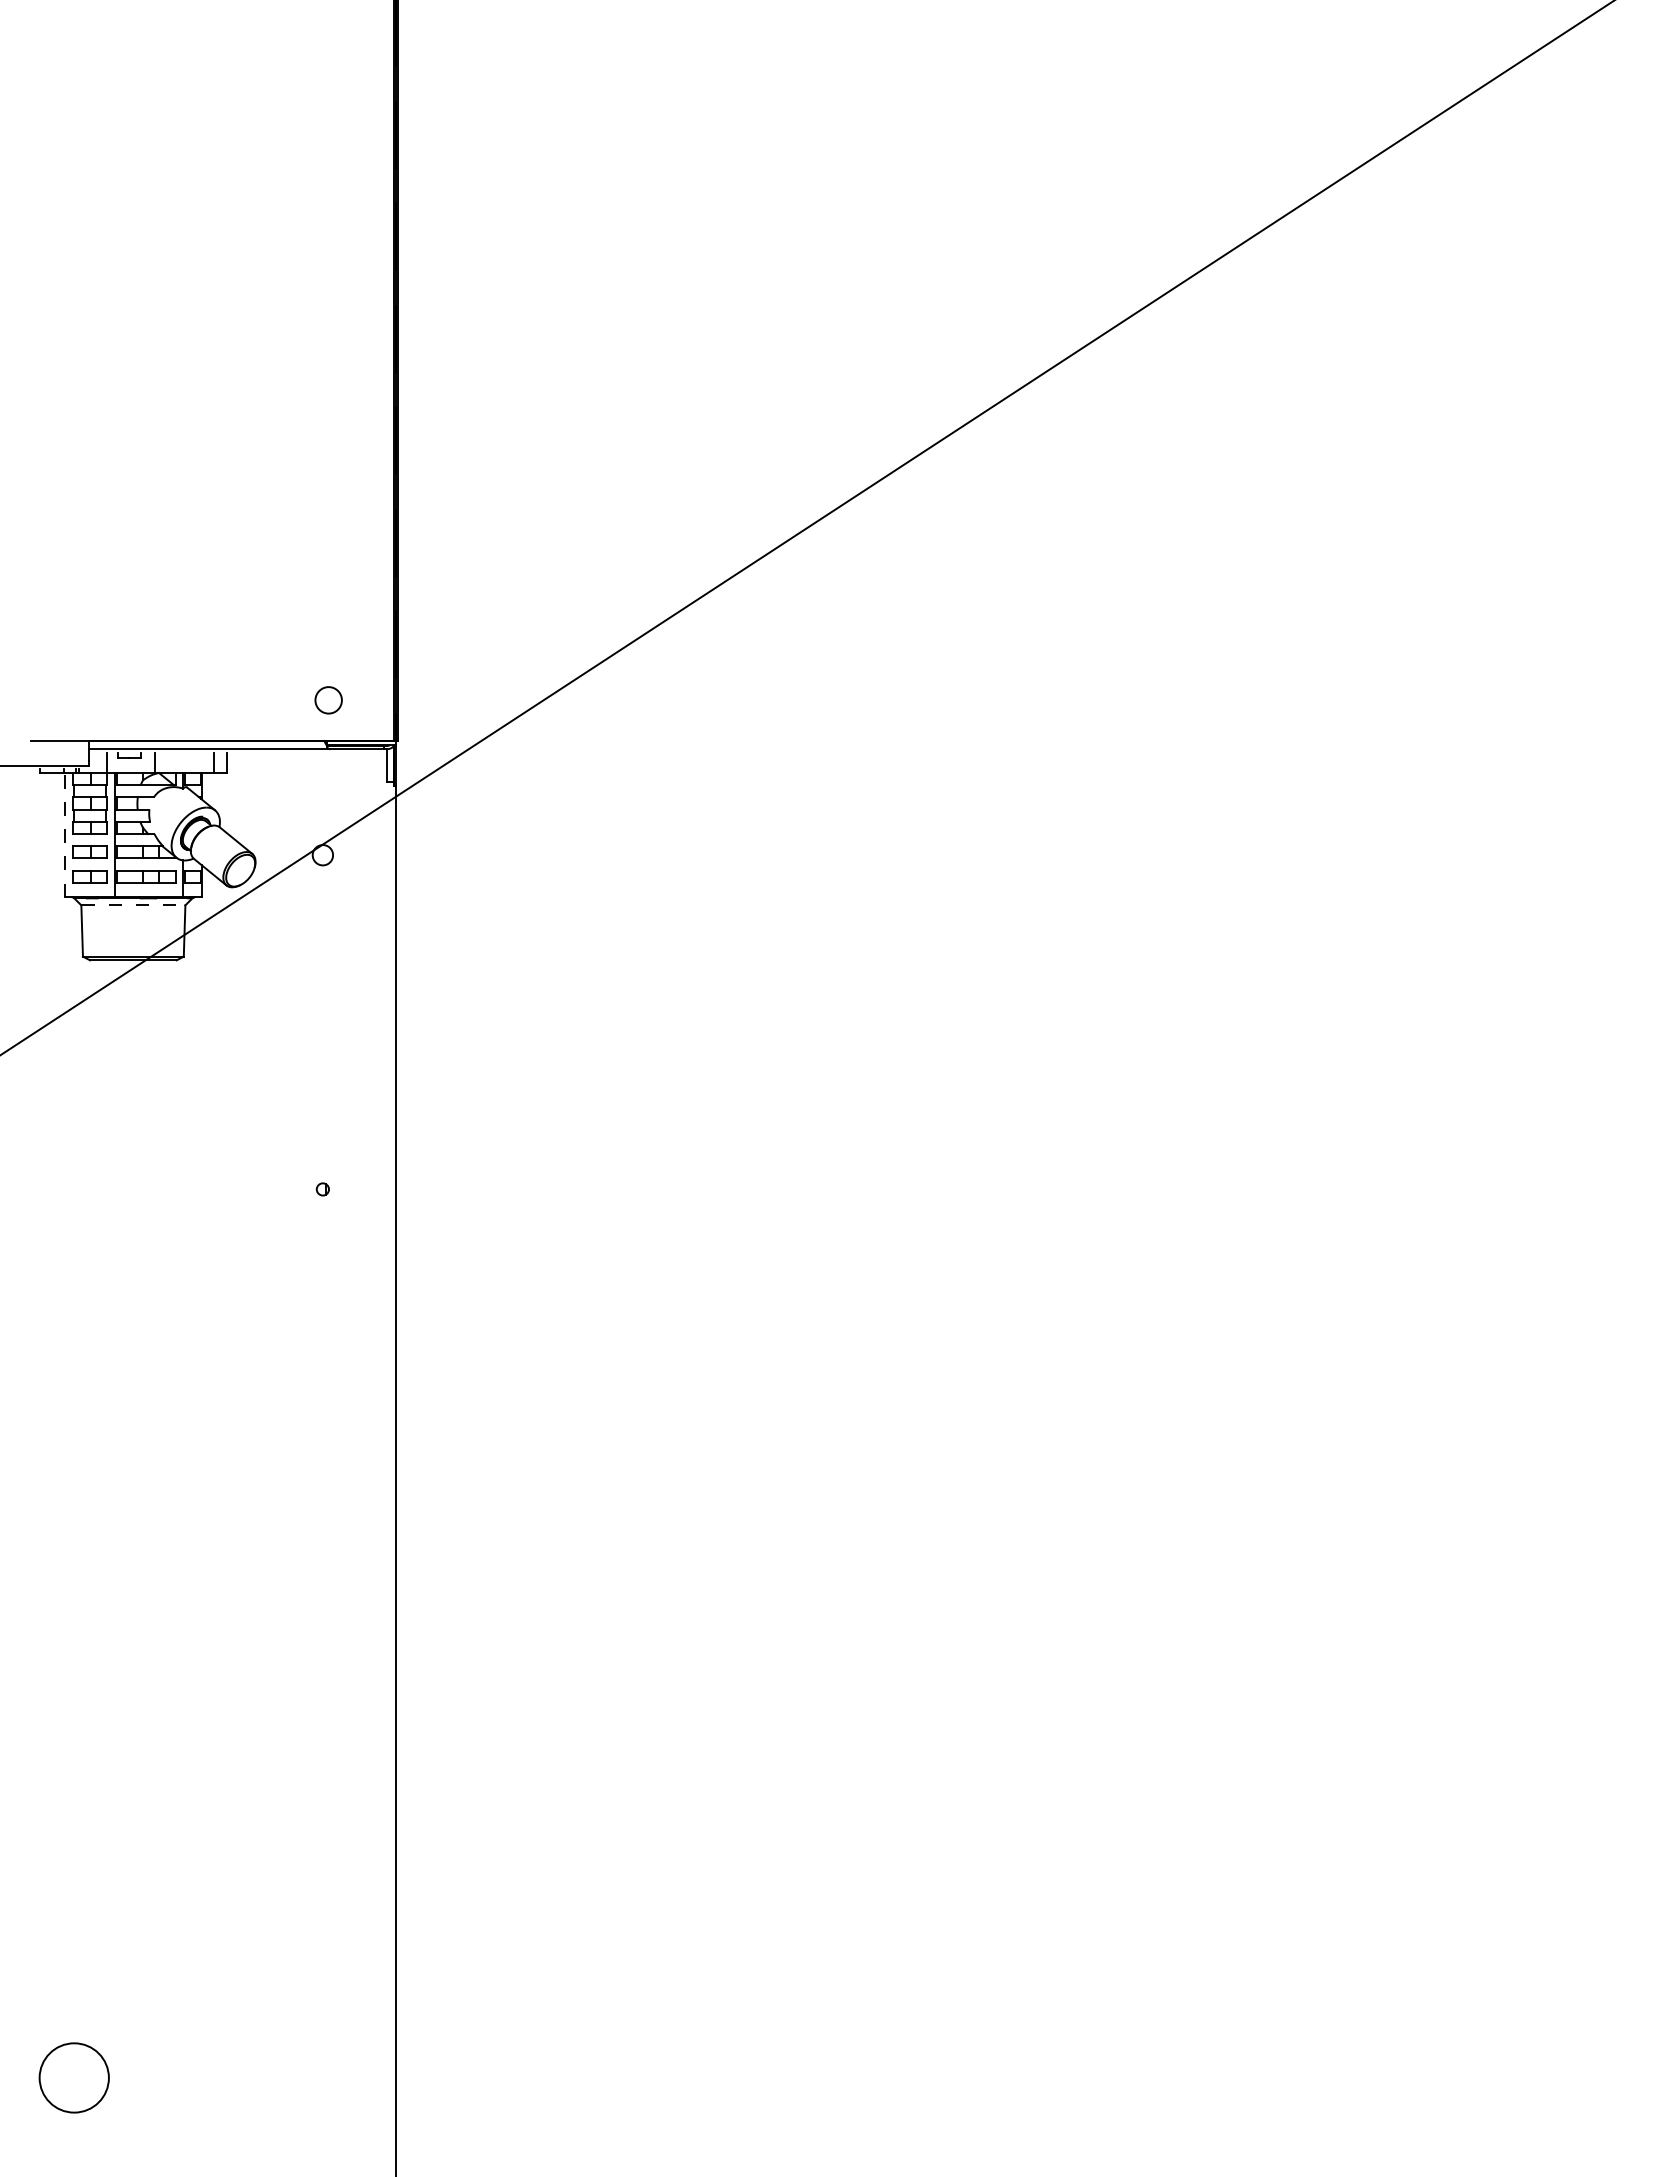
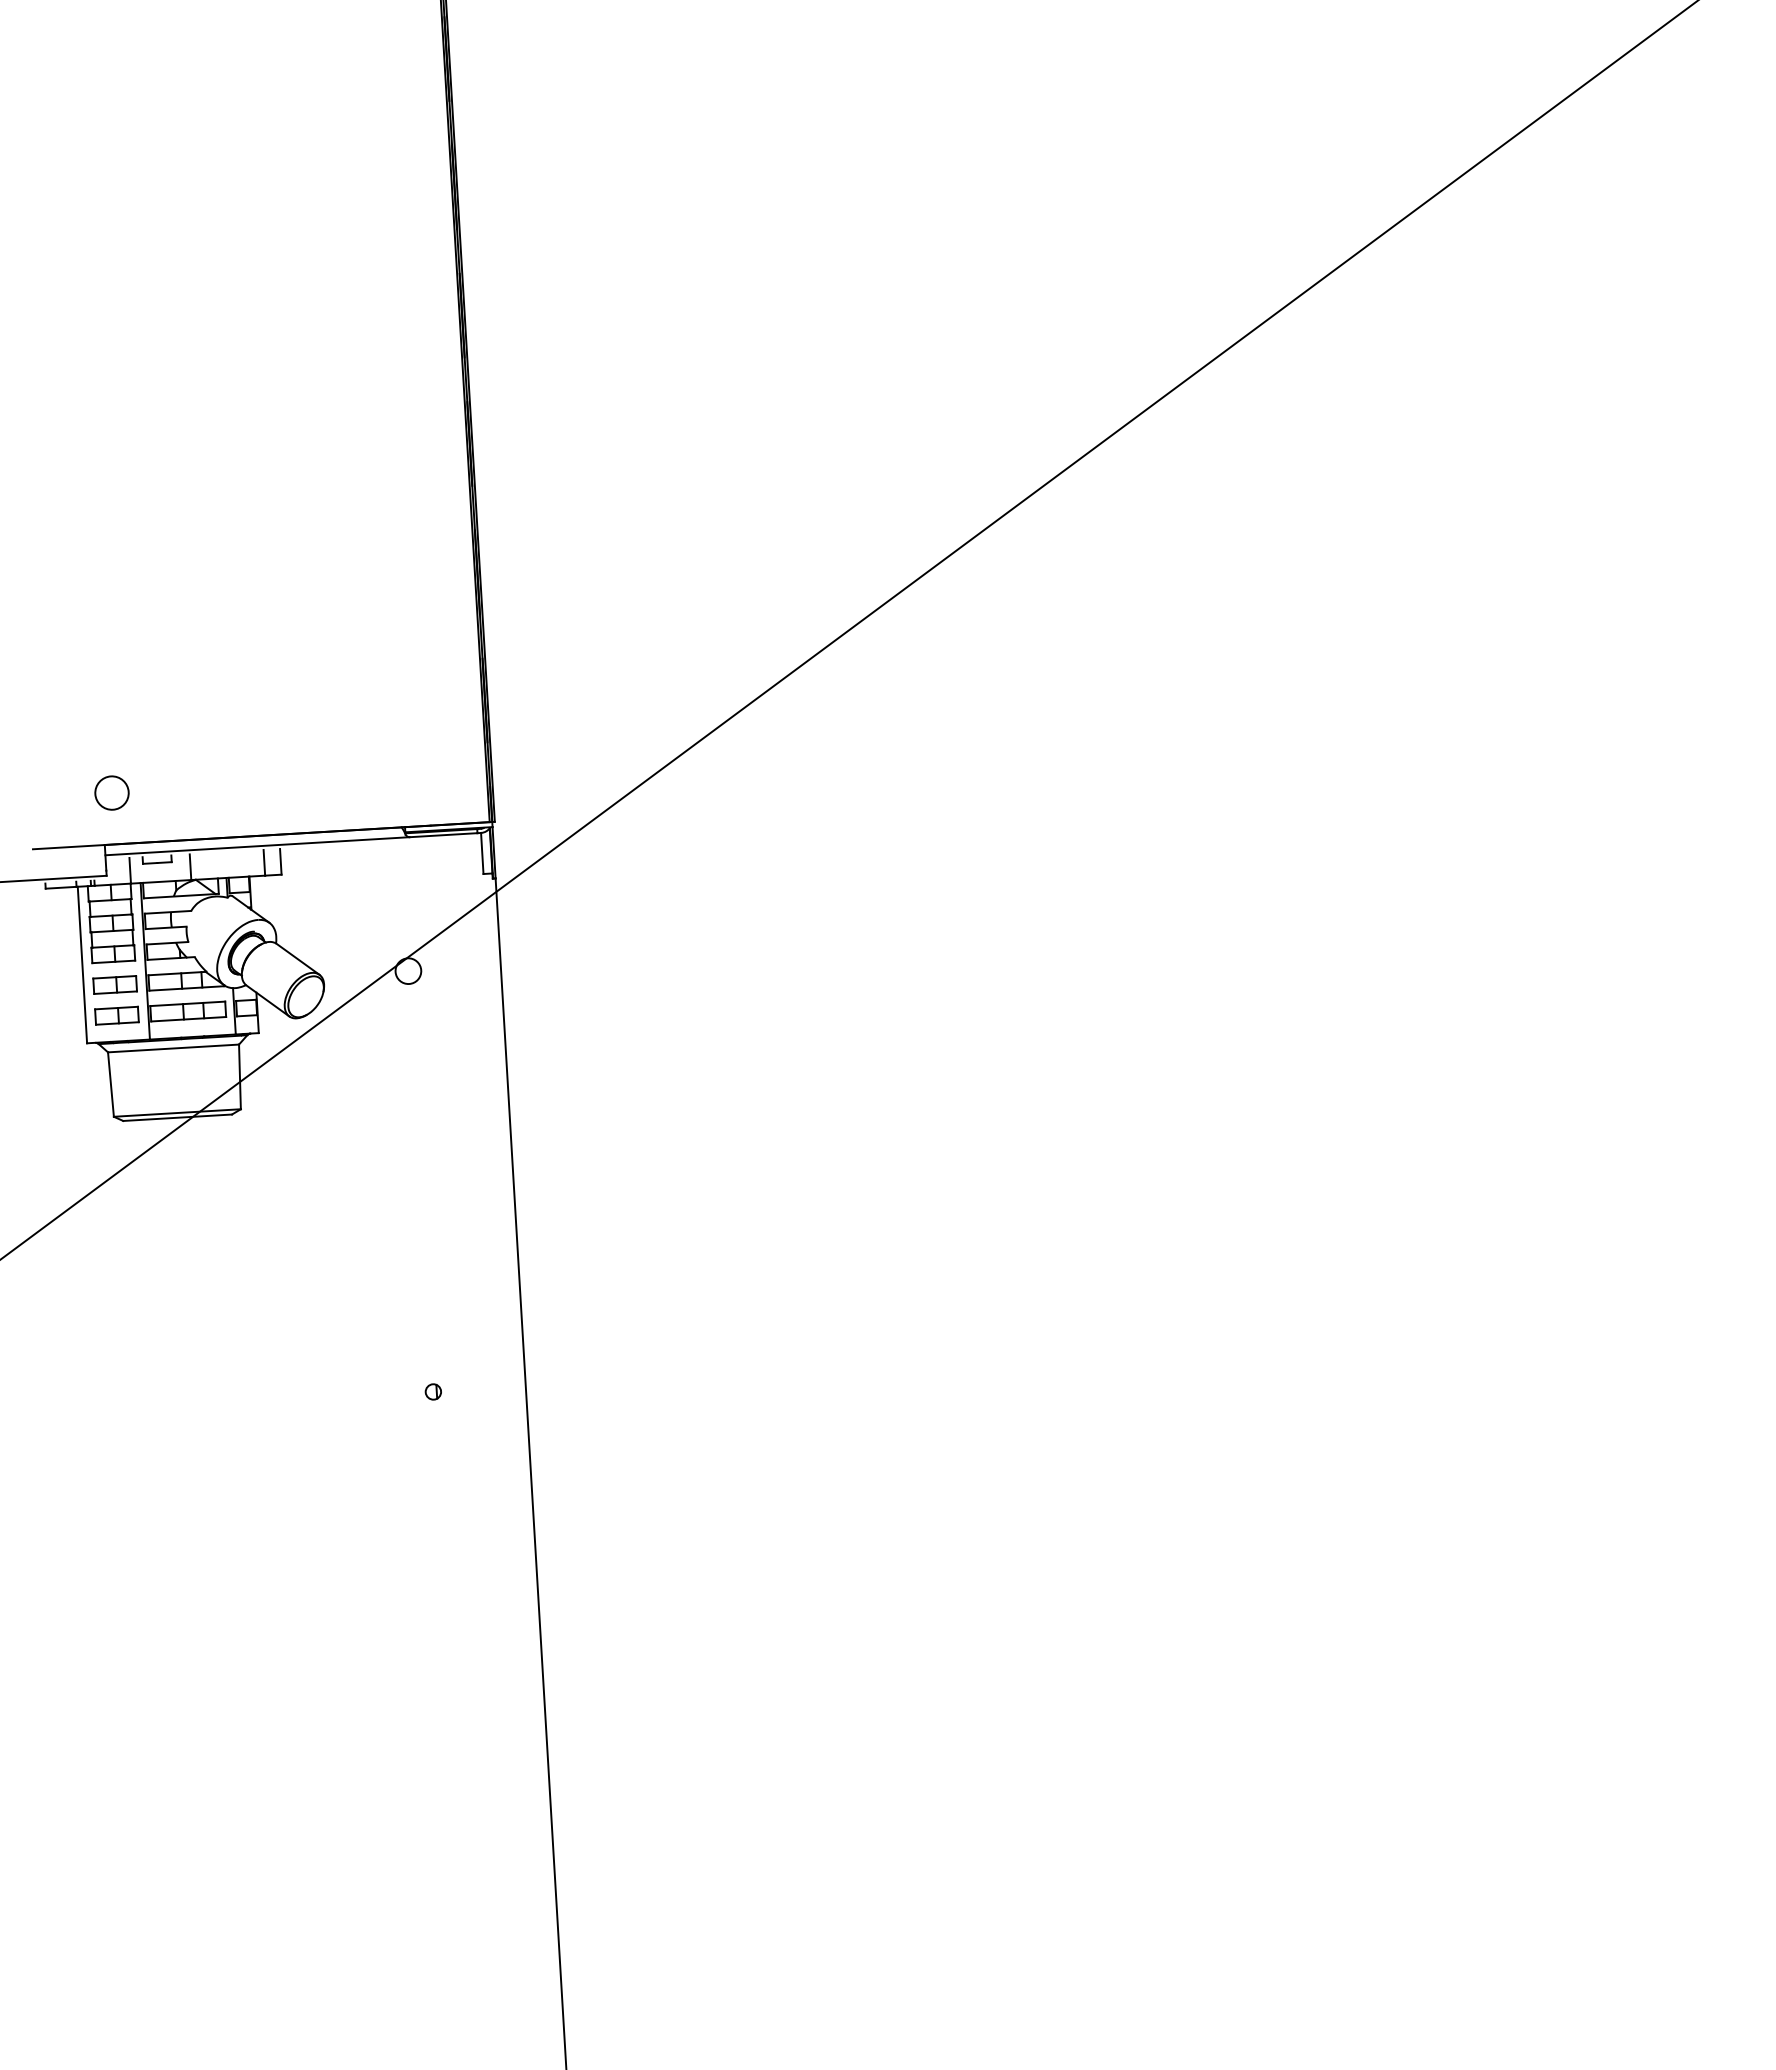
circle: (328, 700) -> (111, 793), moved
line: (65, 834) -> (82, 964), dashed -> solid
line: (133, 905) -> (173, 1048), dashed -> solid

